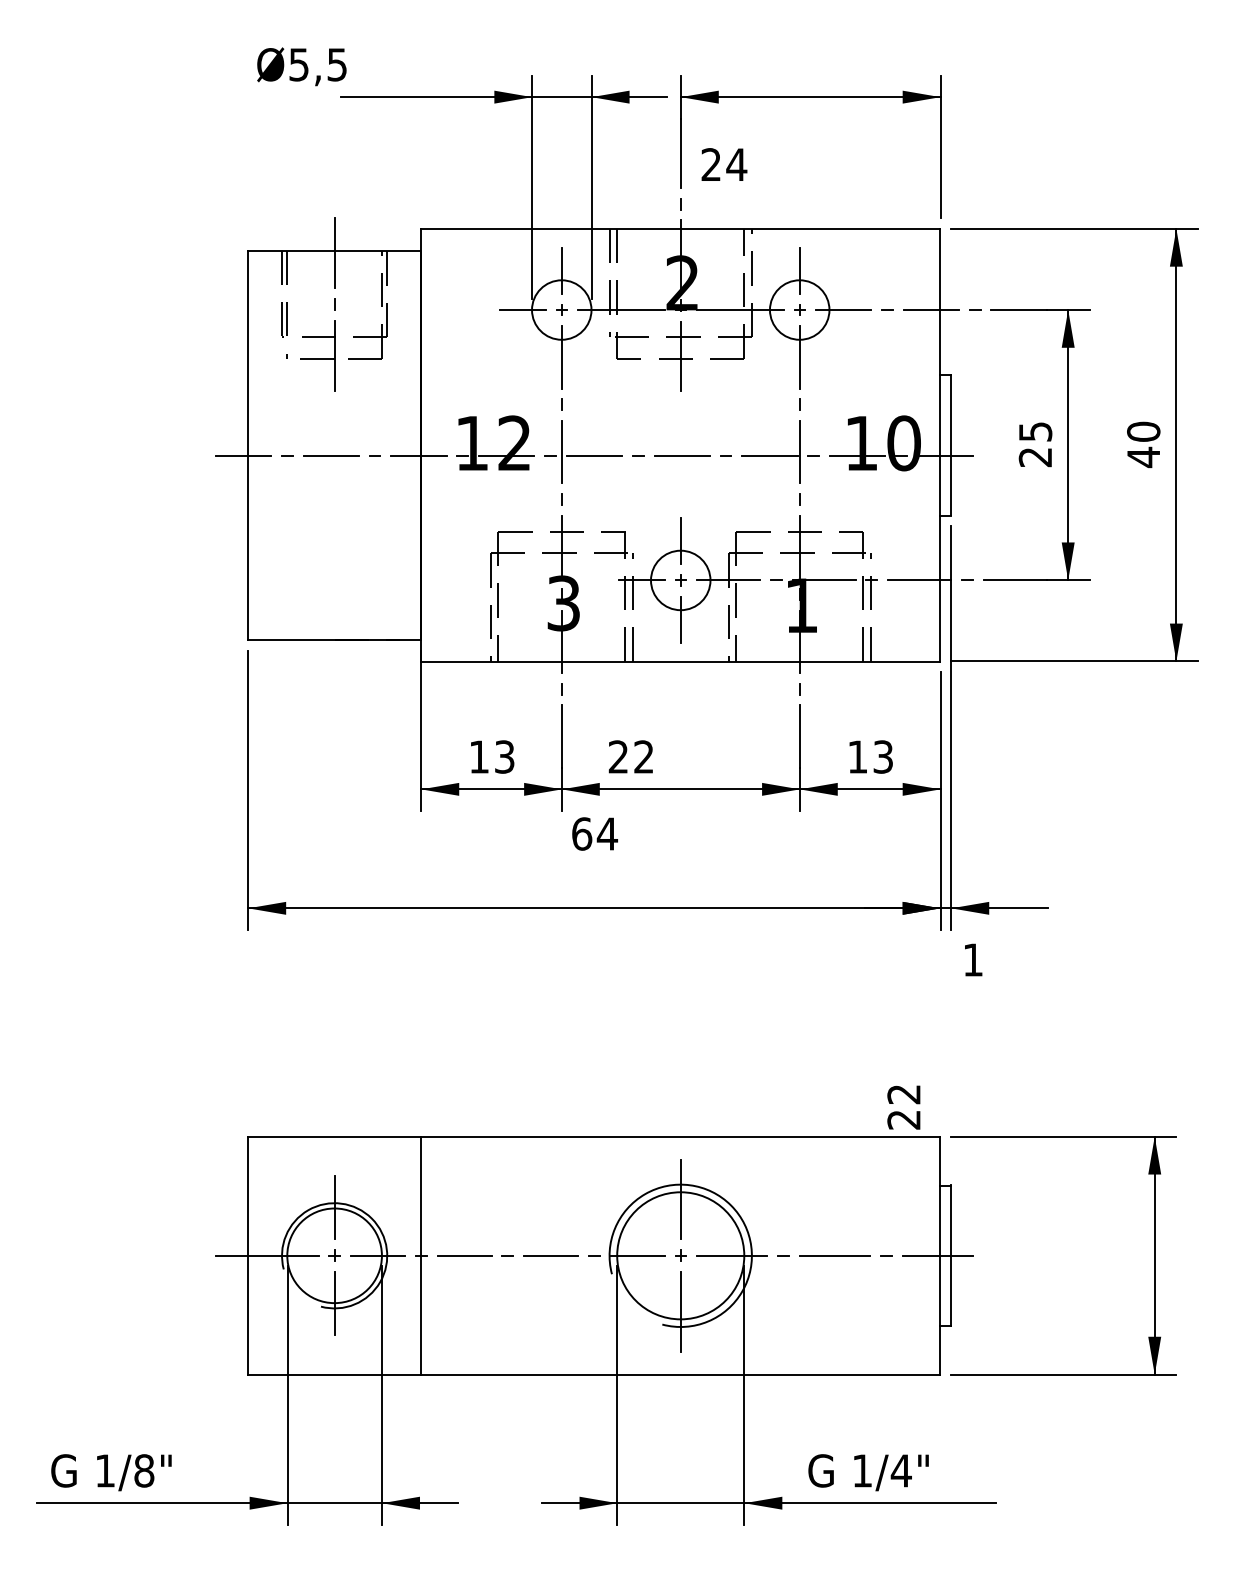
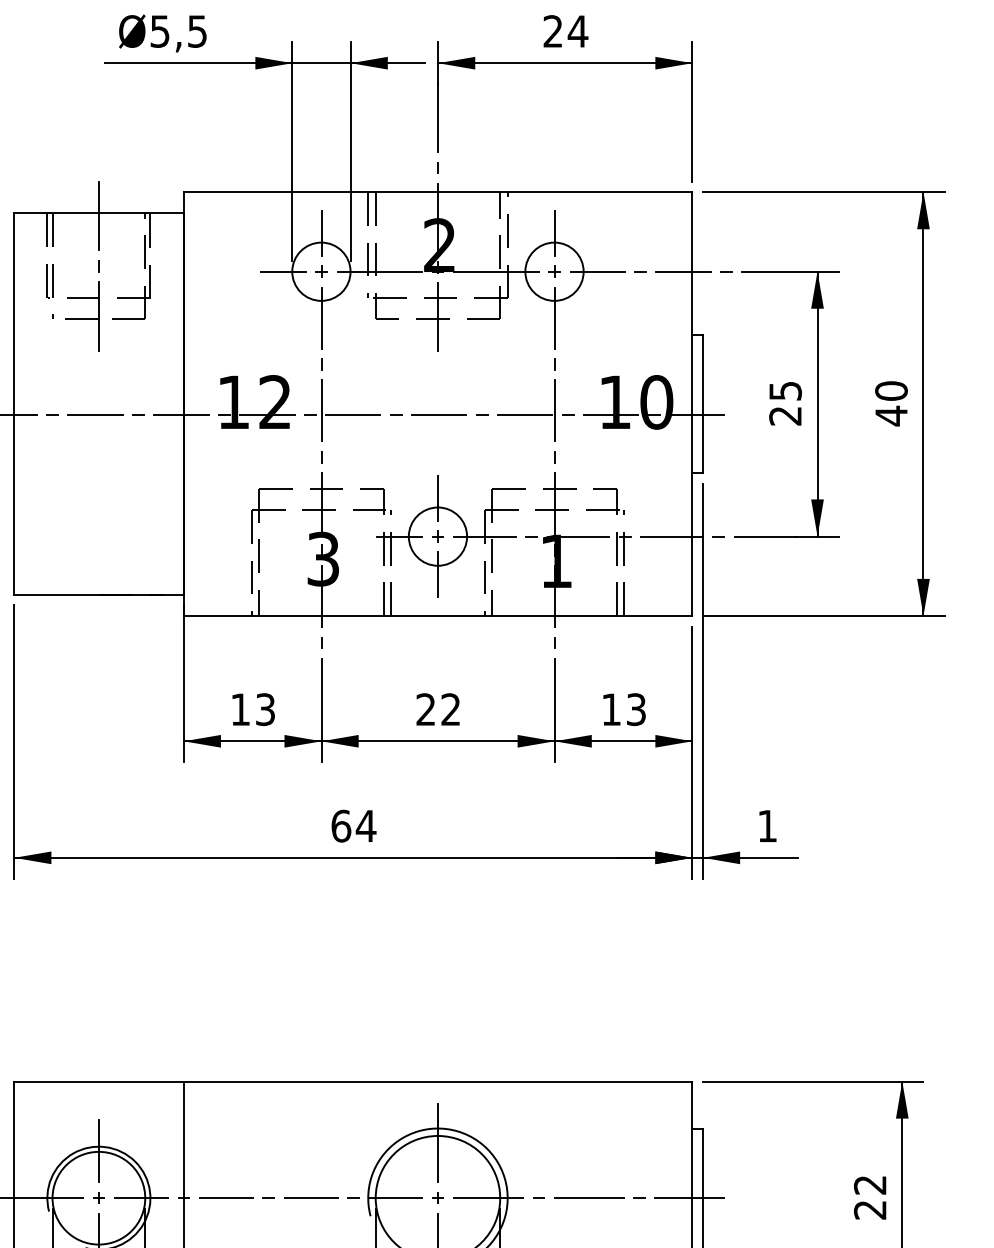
text: (301, 66) -> (162, 33), moved
text: (724, 164) -> (566, 31), moved
text: (630, 756) -> (437, 709), moved
text: (594, 833) -> (353, 825), moved
text: (973, 959) -> (767, 825), moved
text: (903, 1107) -> (869, 1197), moved

